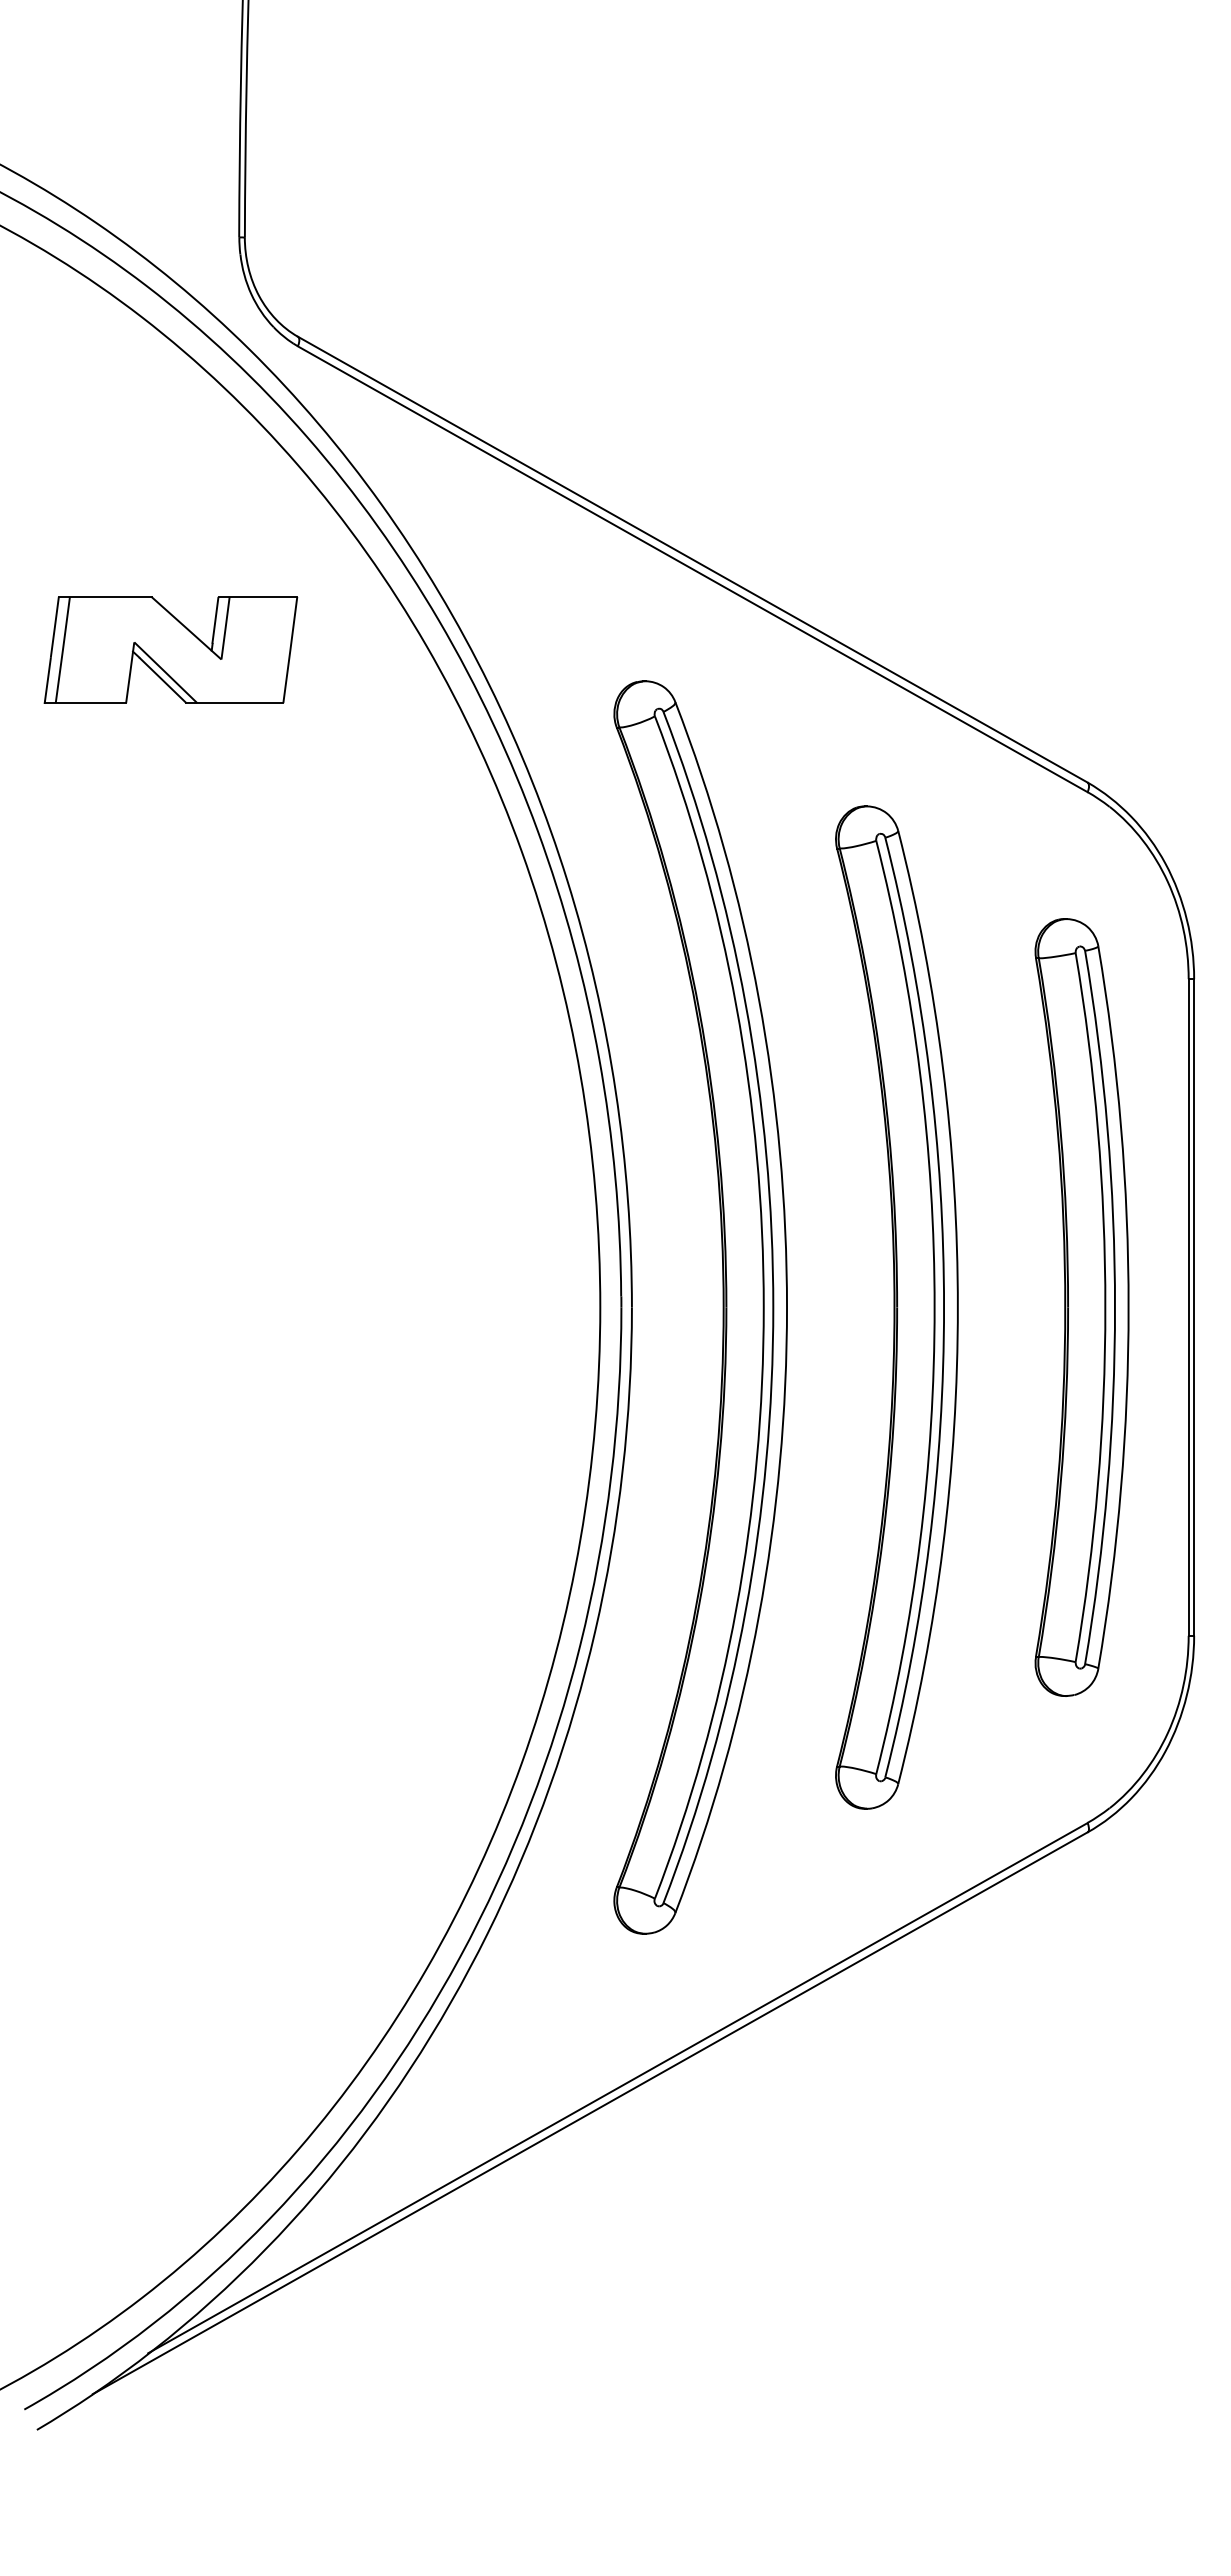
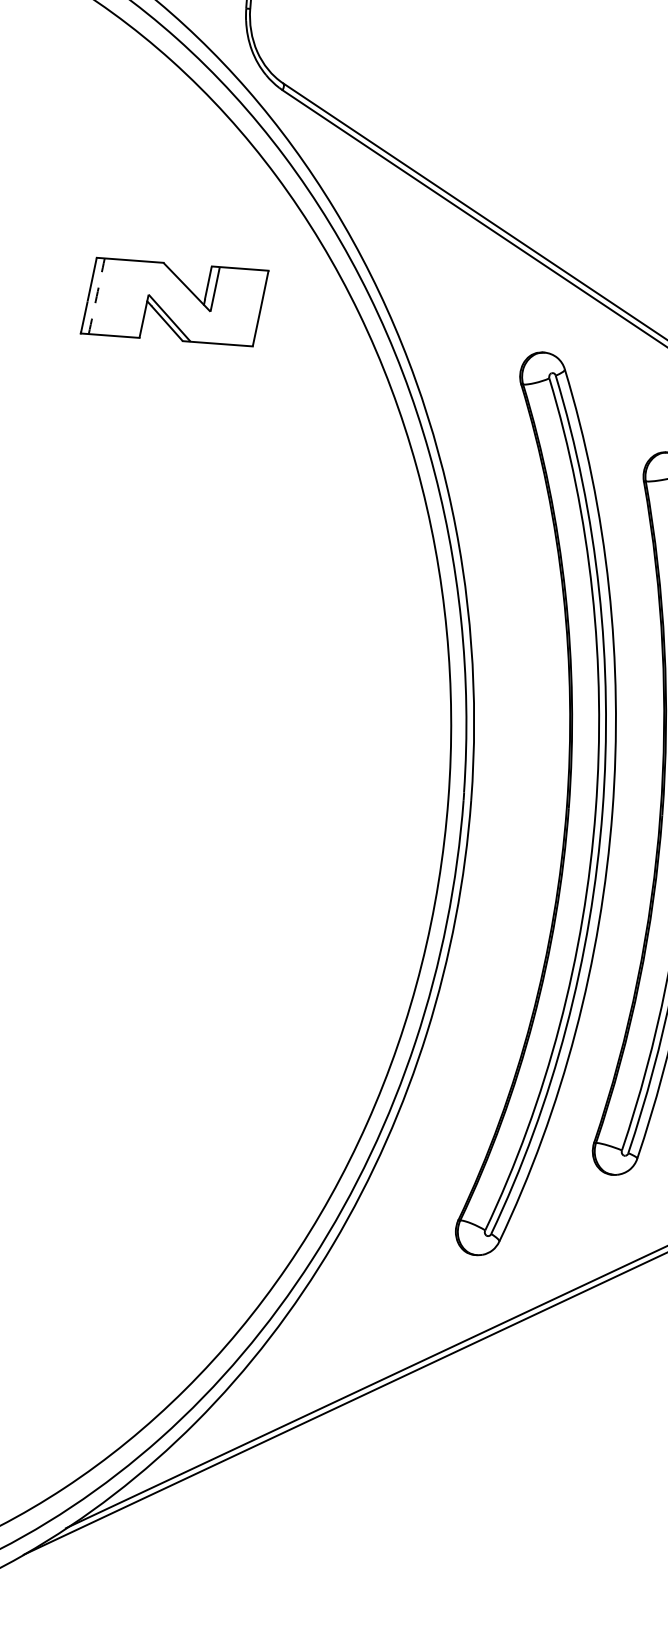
arc: (62, 649) -> (96, 295), solid -> dashed
part: (722, 1307) -> (566, 808), moved

